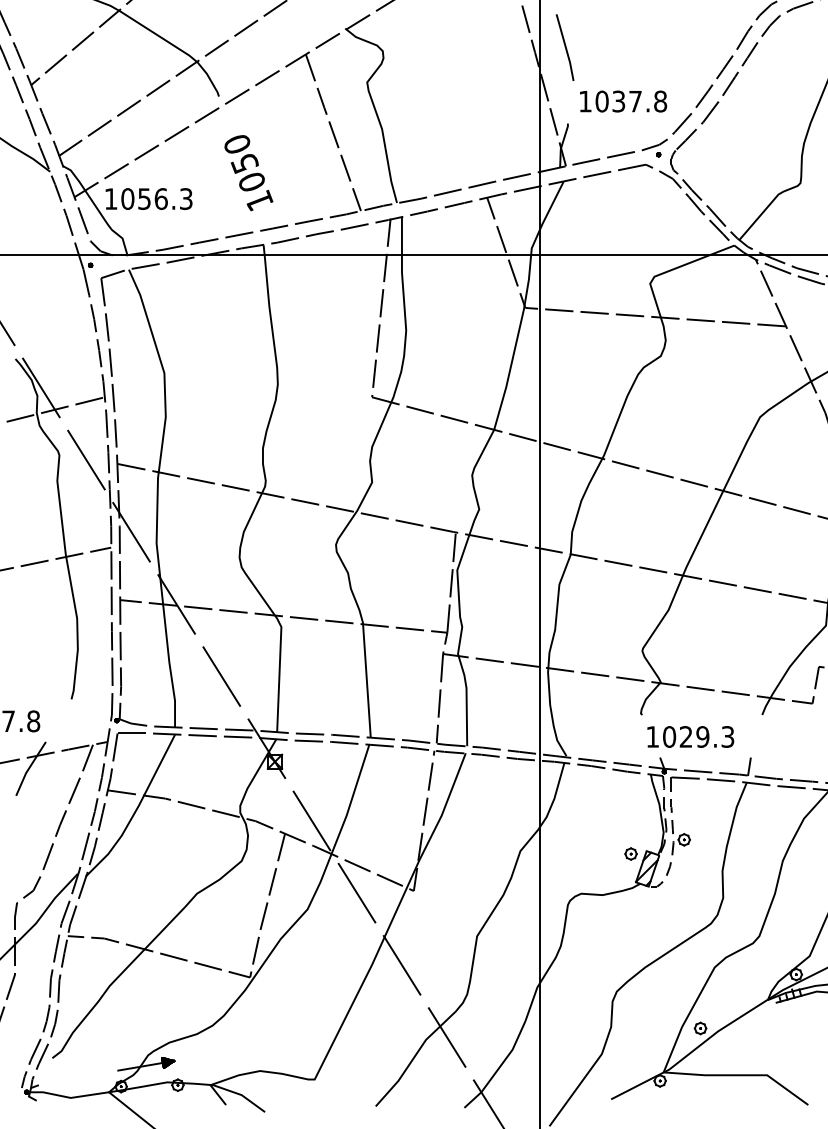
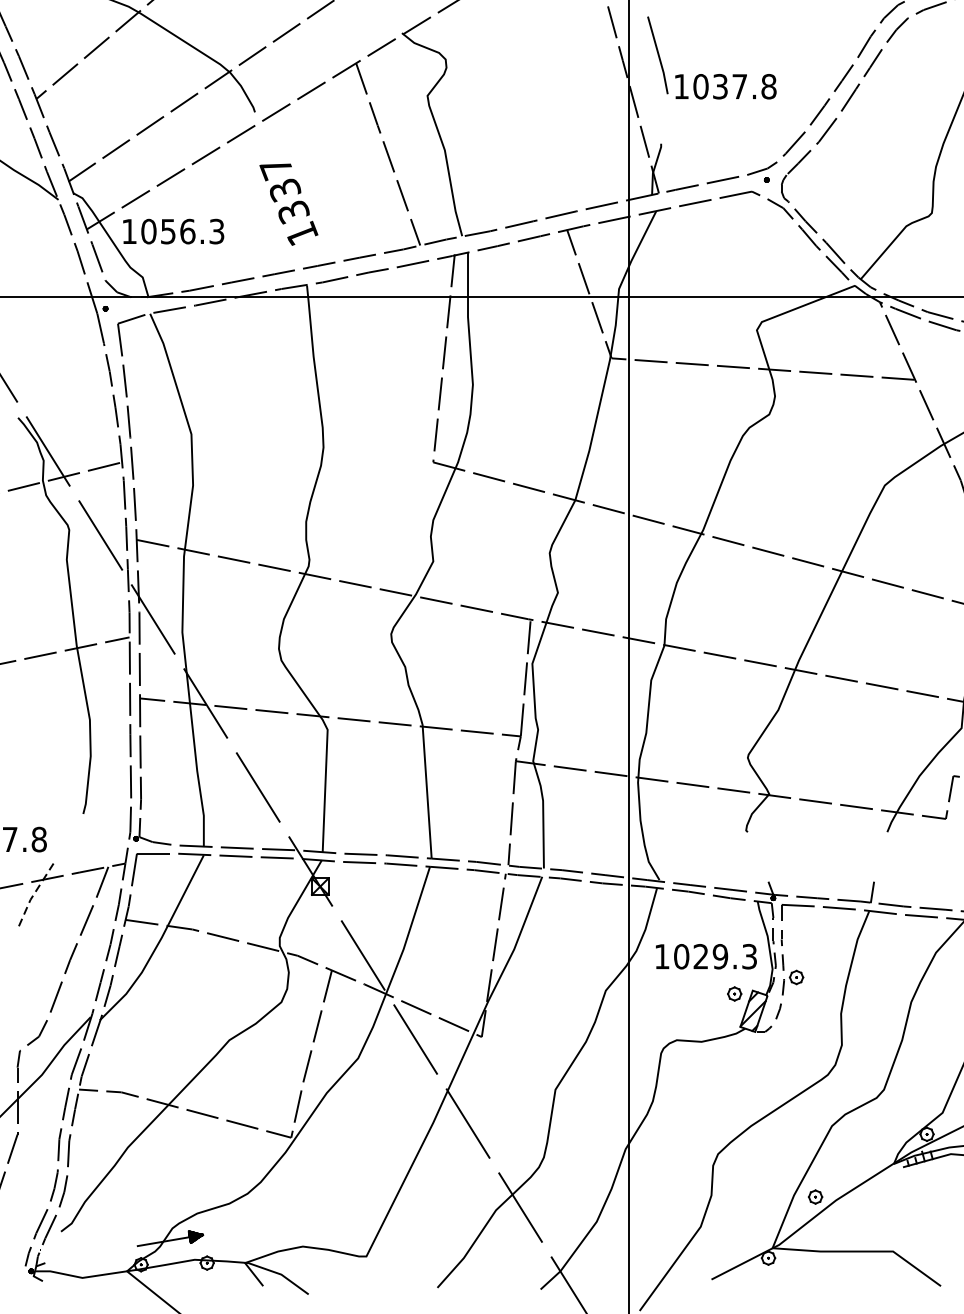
text: (623, 101) -> (725, 86), moved
text: (243, 163) -> (283, 190), 1050 -> 1337
text: (690, 736) -> (706, 956), moved
line: (29, 768) -> (34, 894), solid -> dashed

